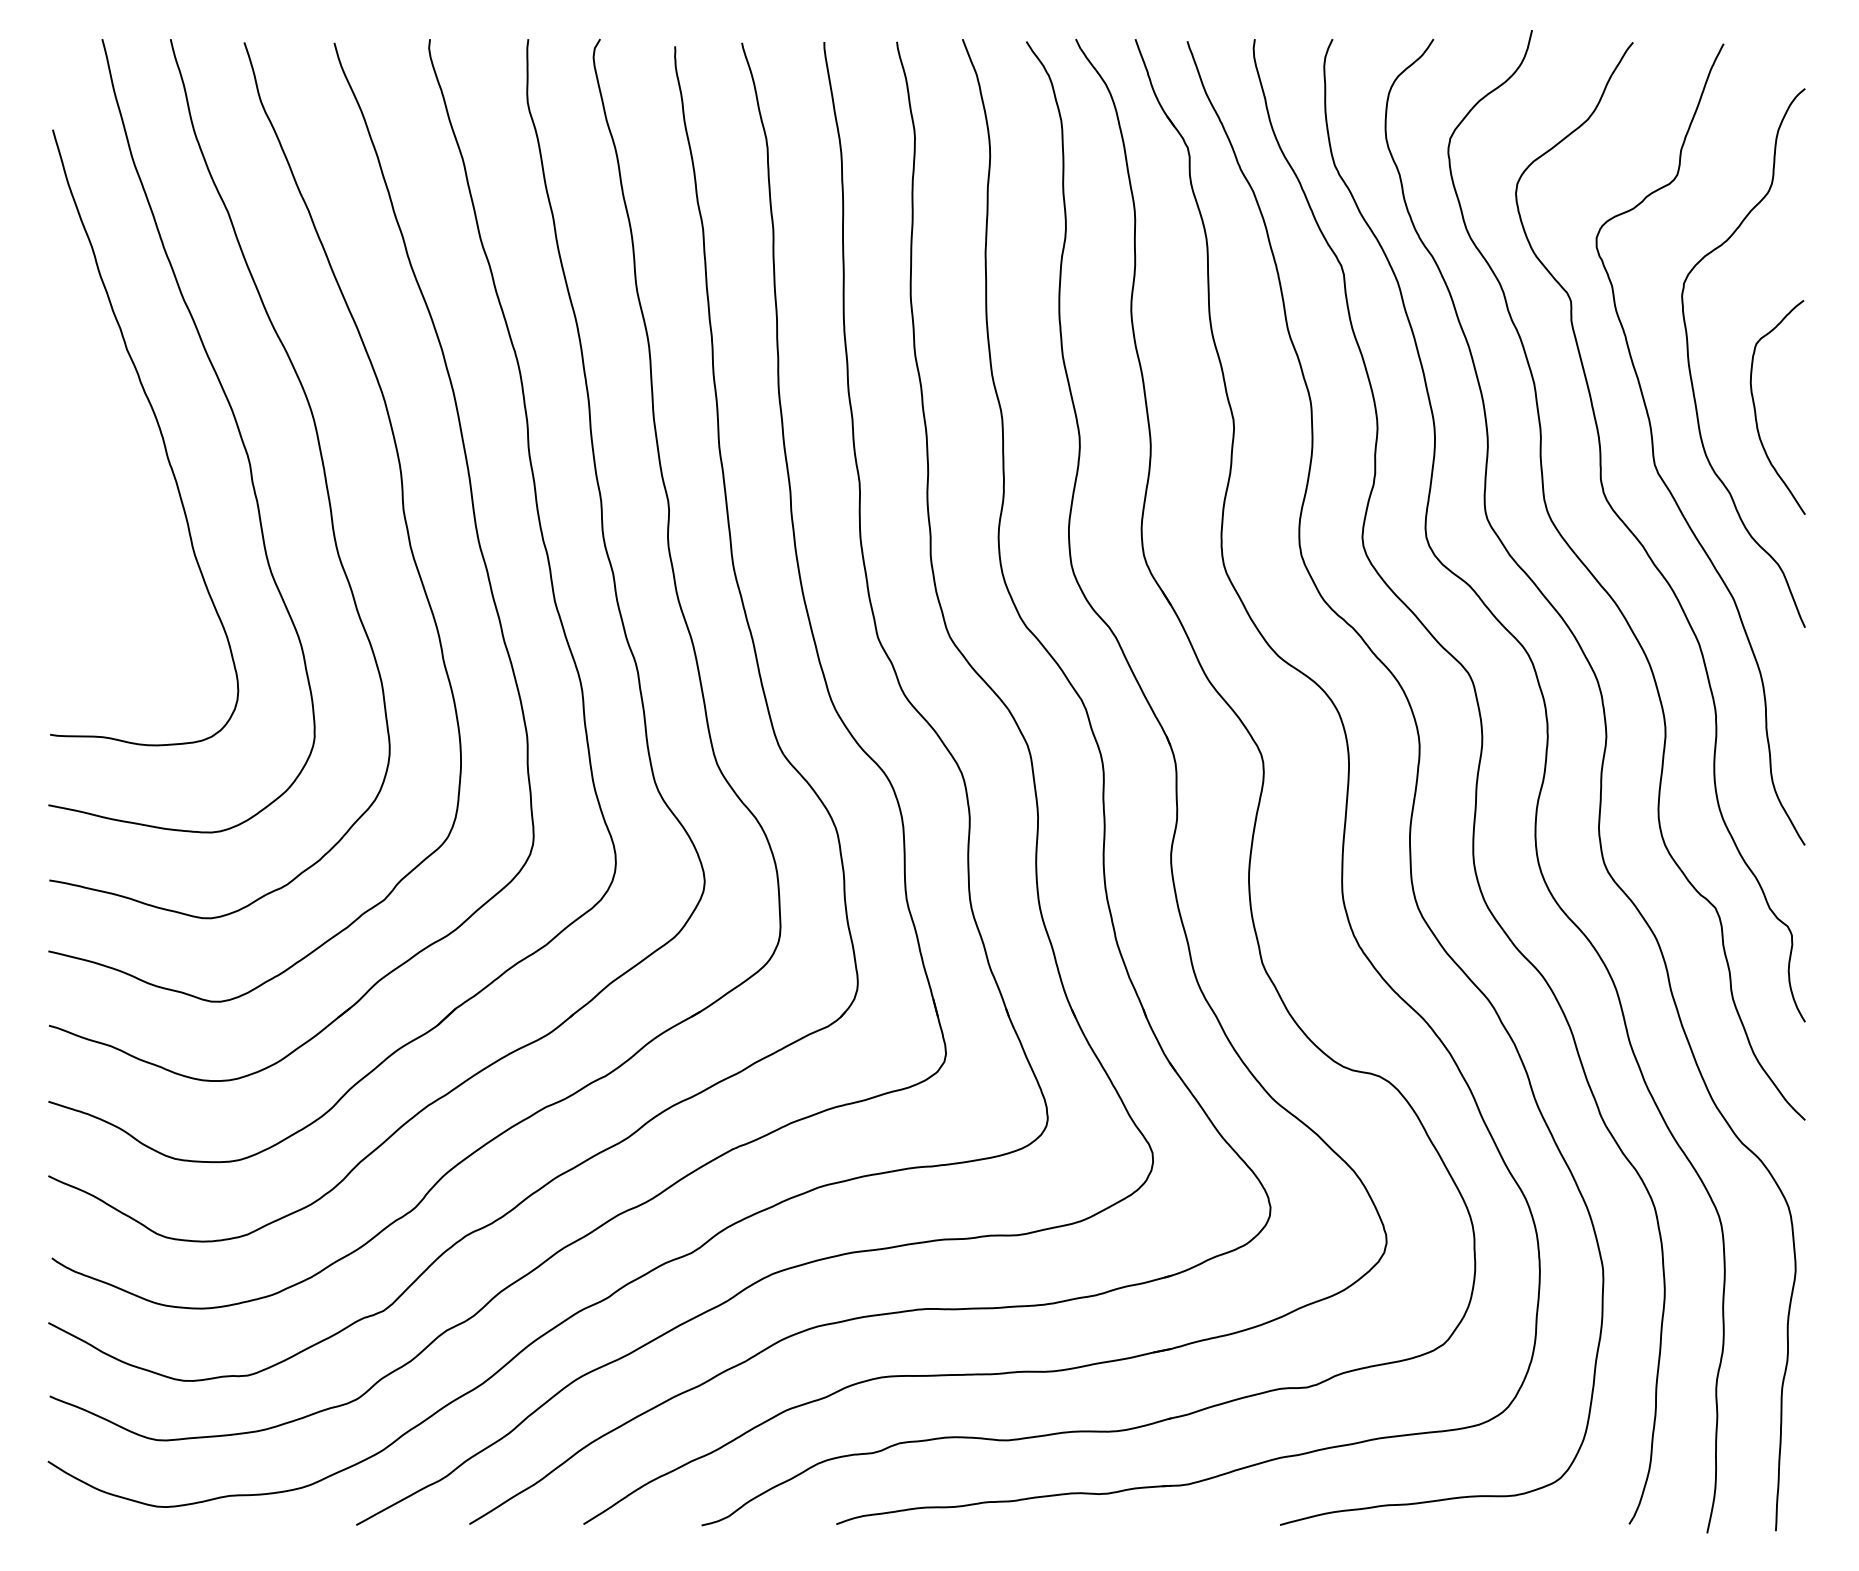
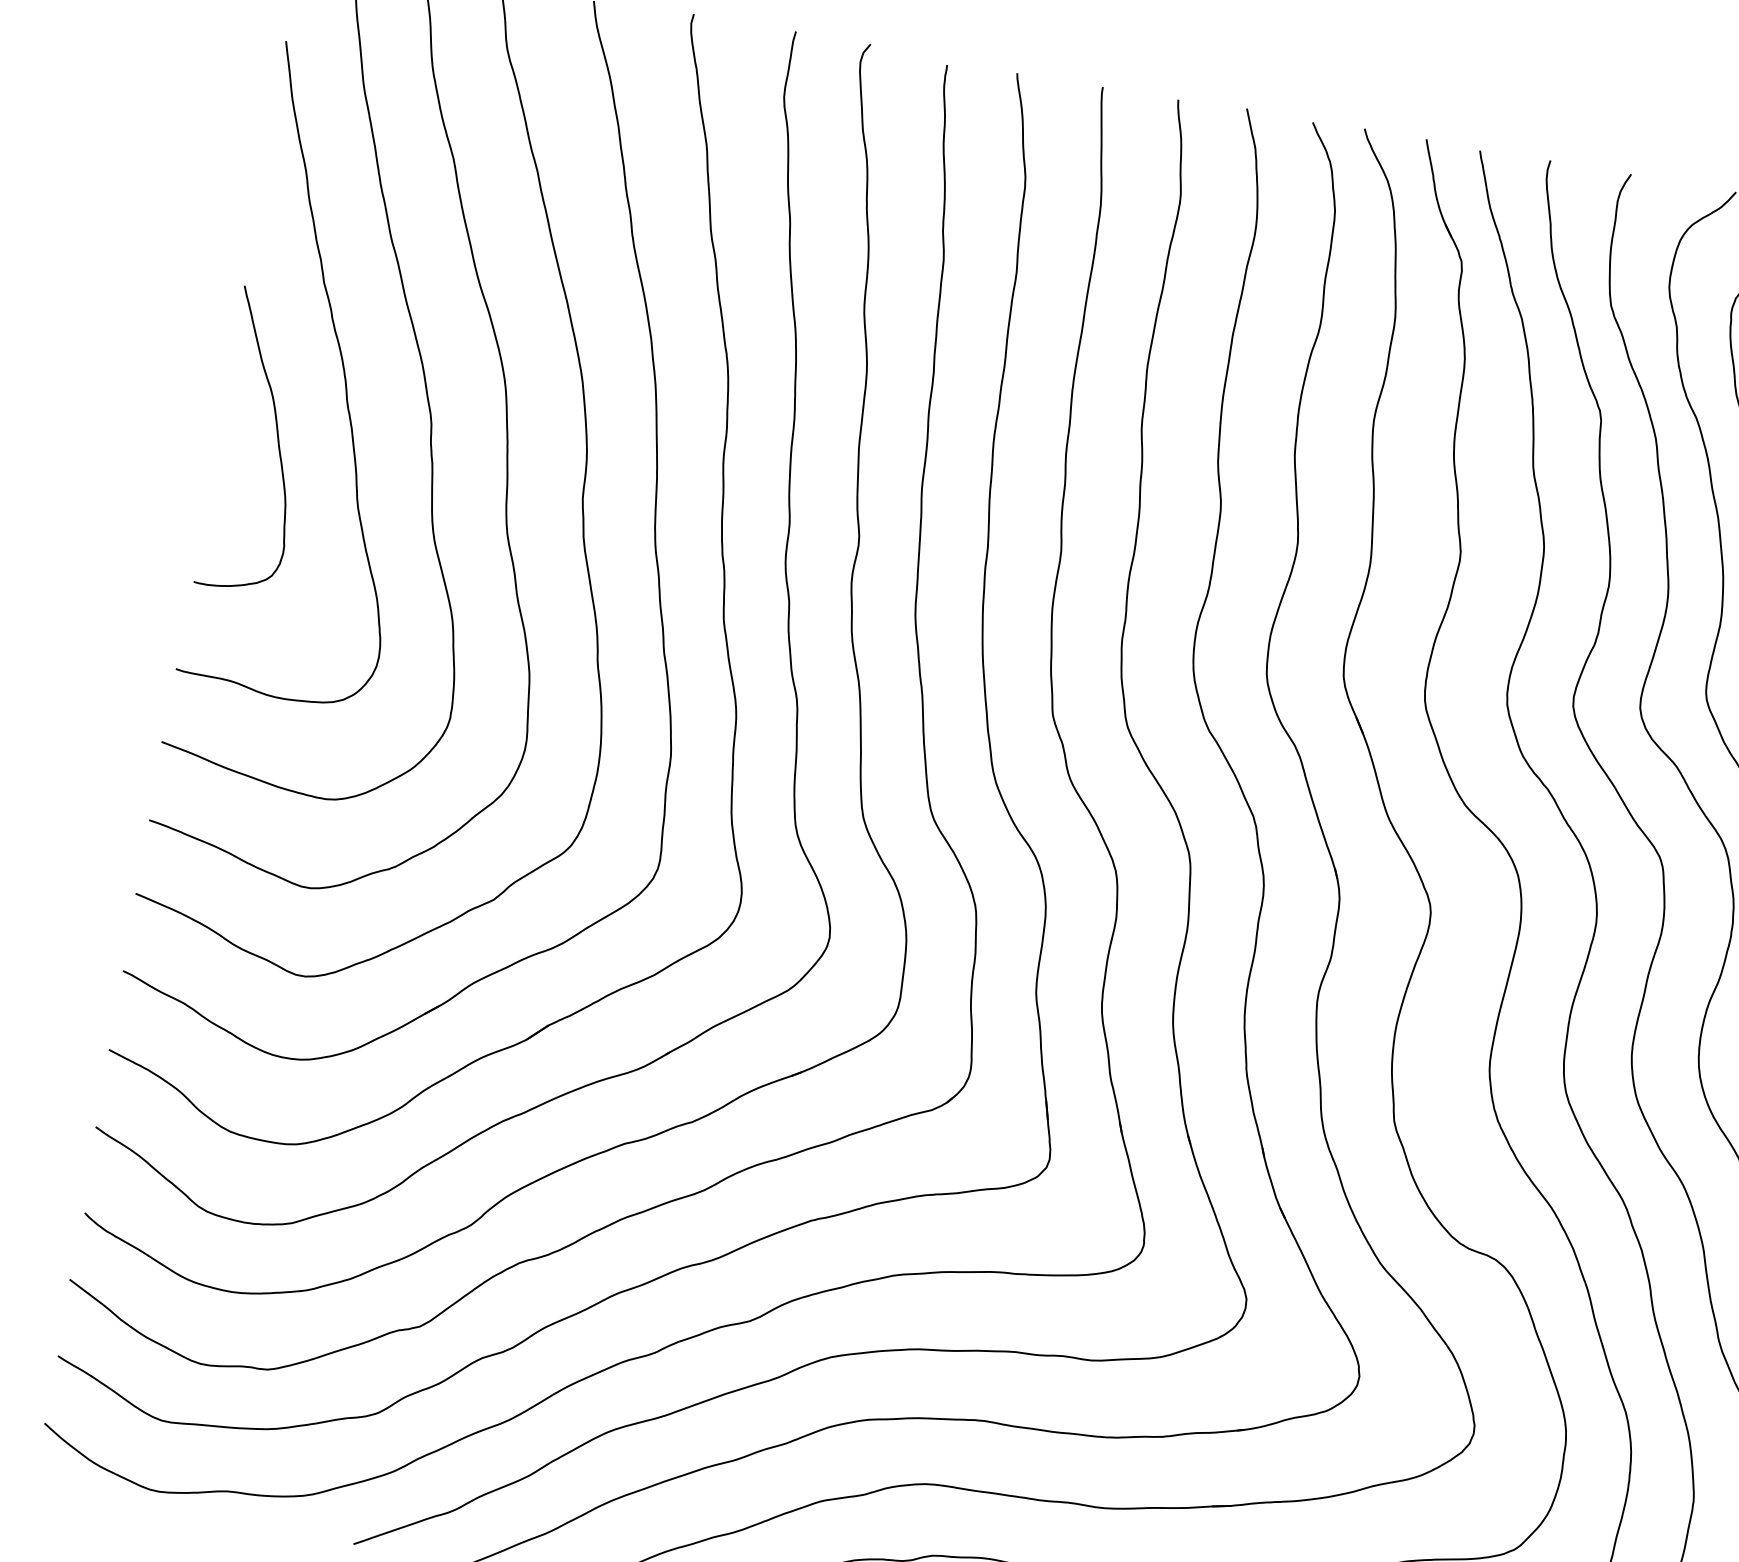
curve: (108, 505) -> (277, 441), added

